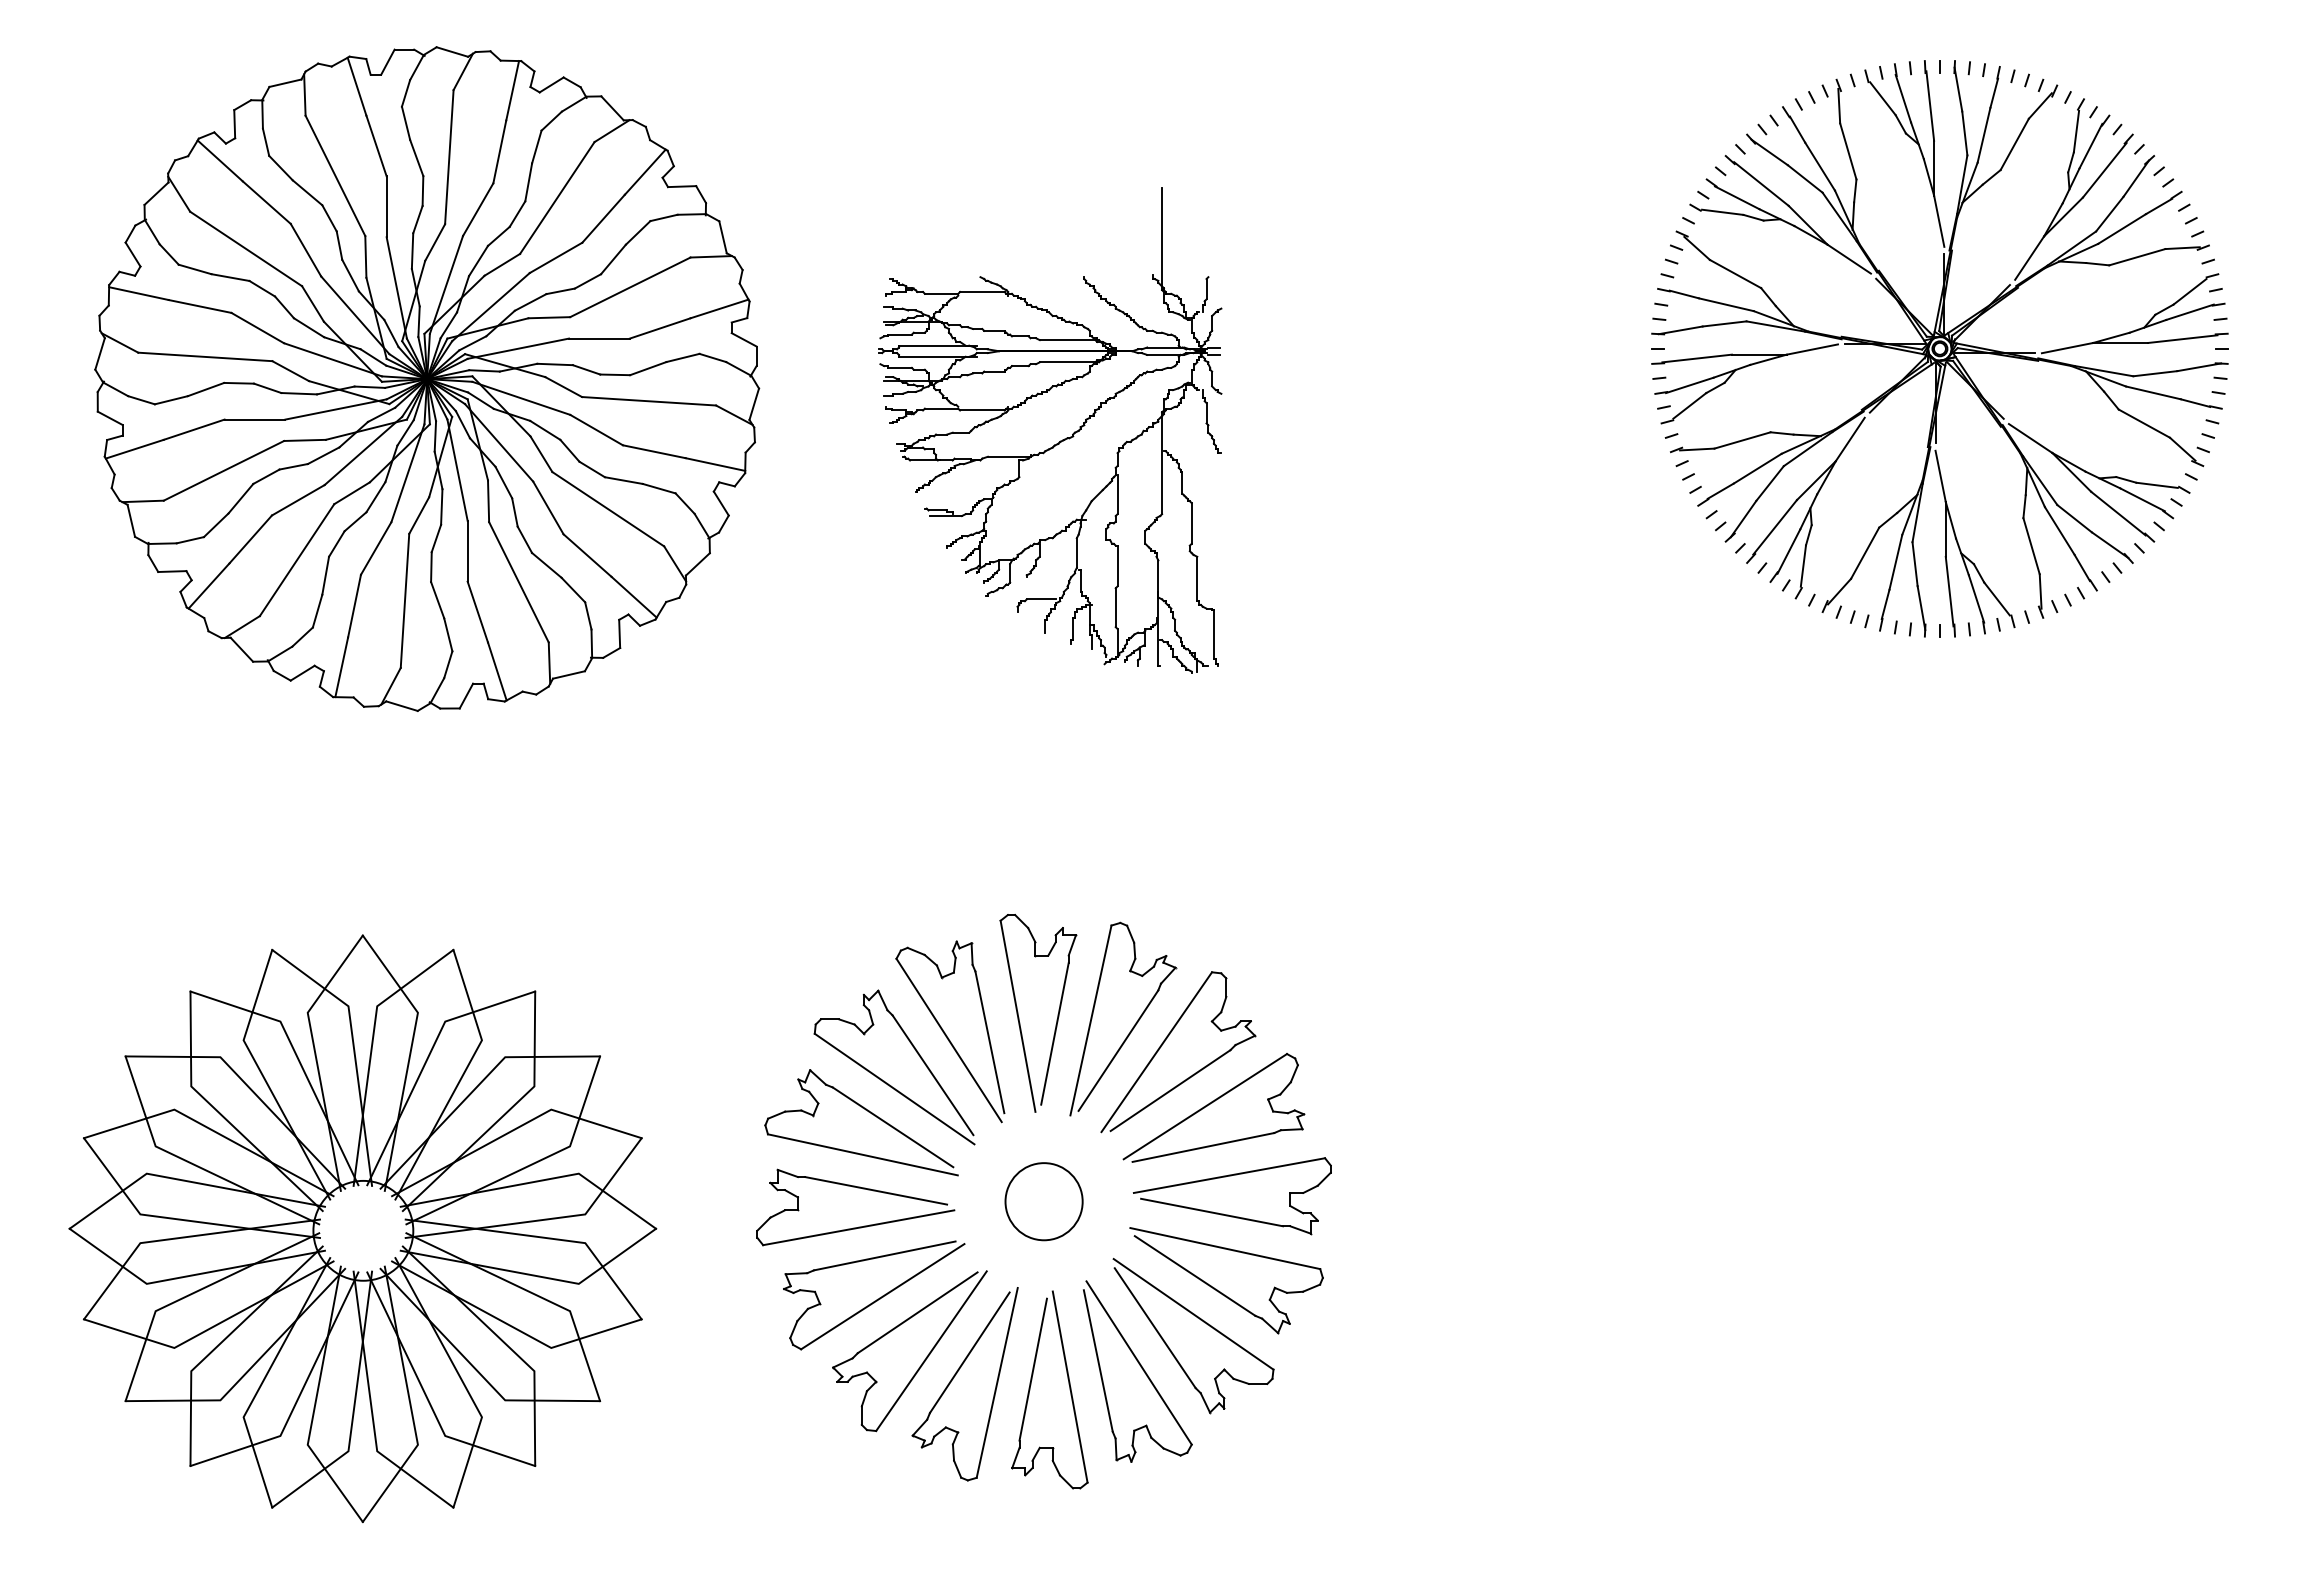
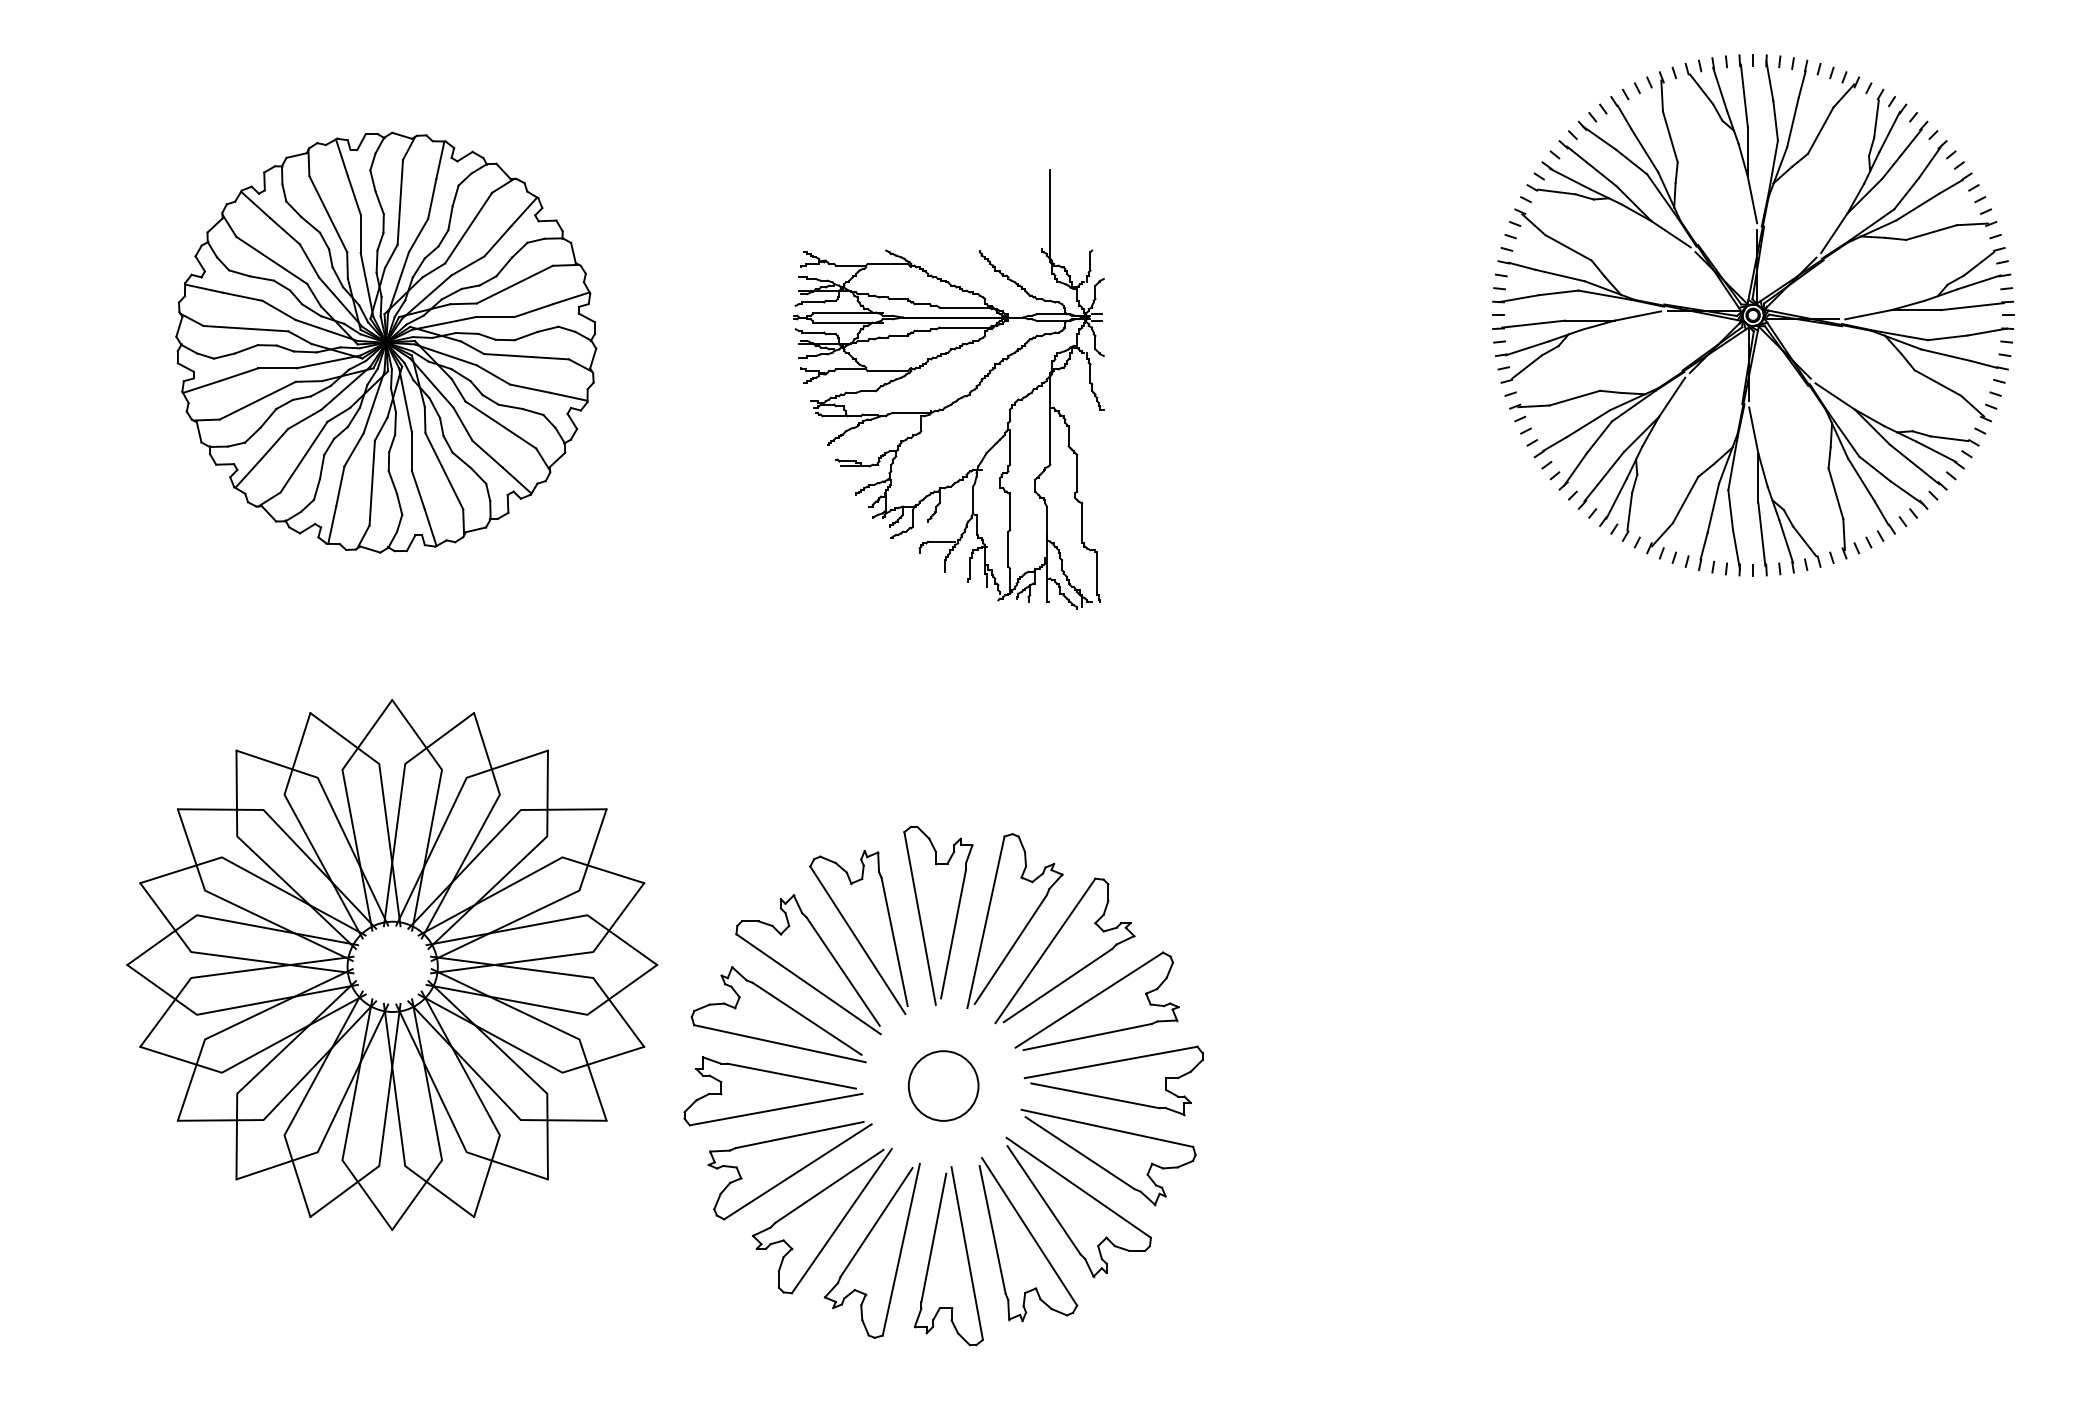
part: (427, 378) -> (386, 342), size x0.7
part: (362, 1228) -> (391, 964), moved

